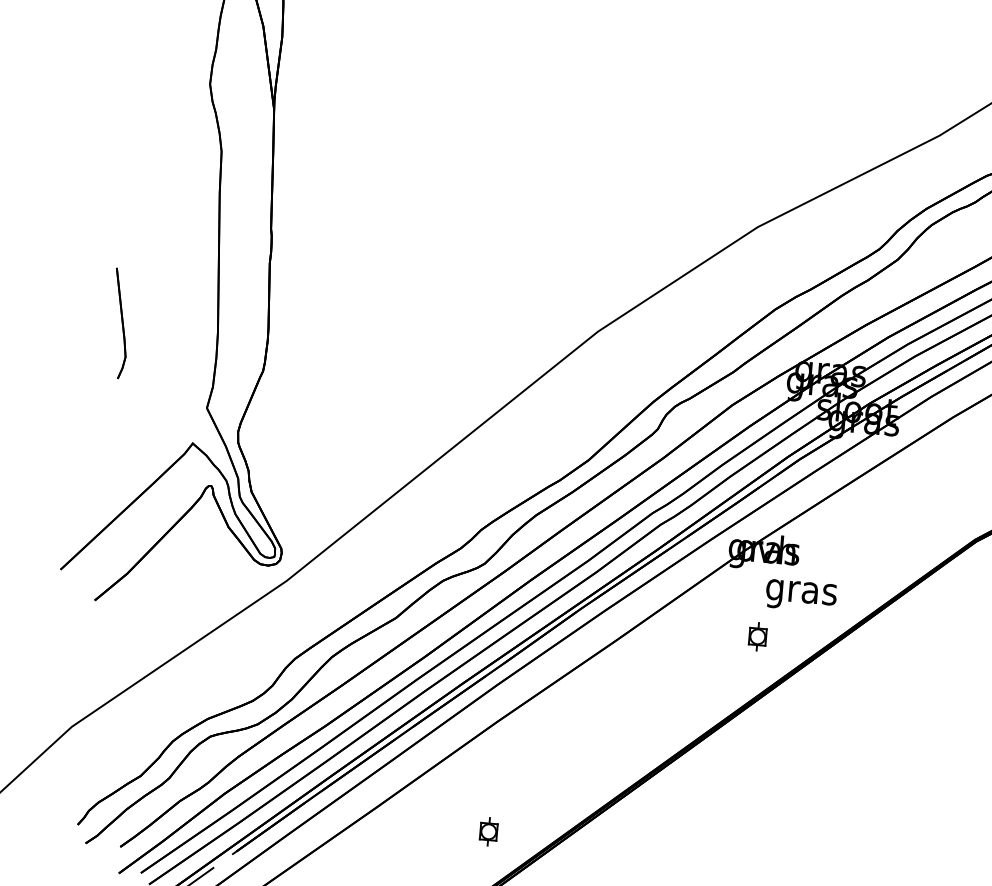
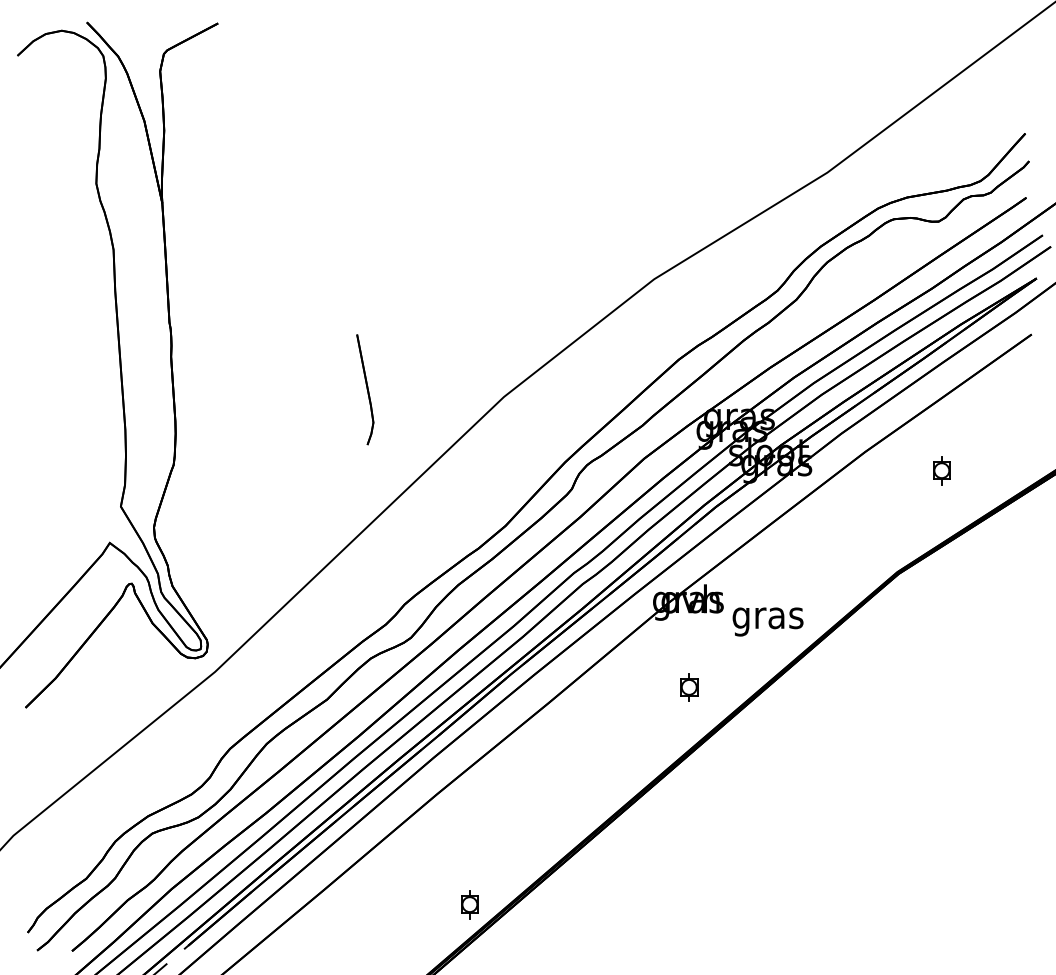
part: (120, 323) -> (365, 389), moved
text: (800, 595) -> (767, 621), moved
part: (488, 831) -> (469, 904), moved

